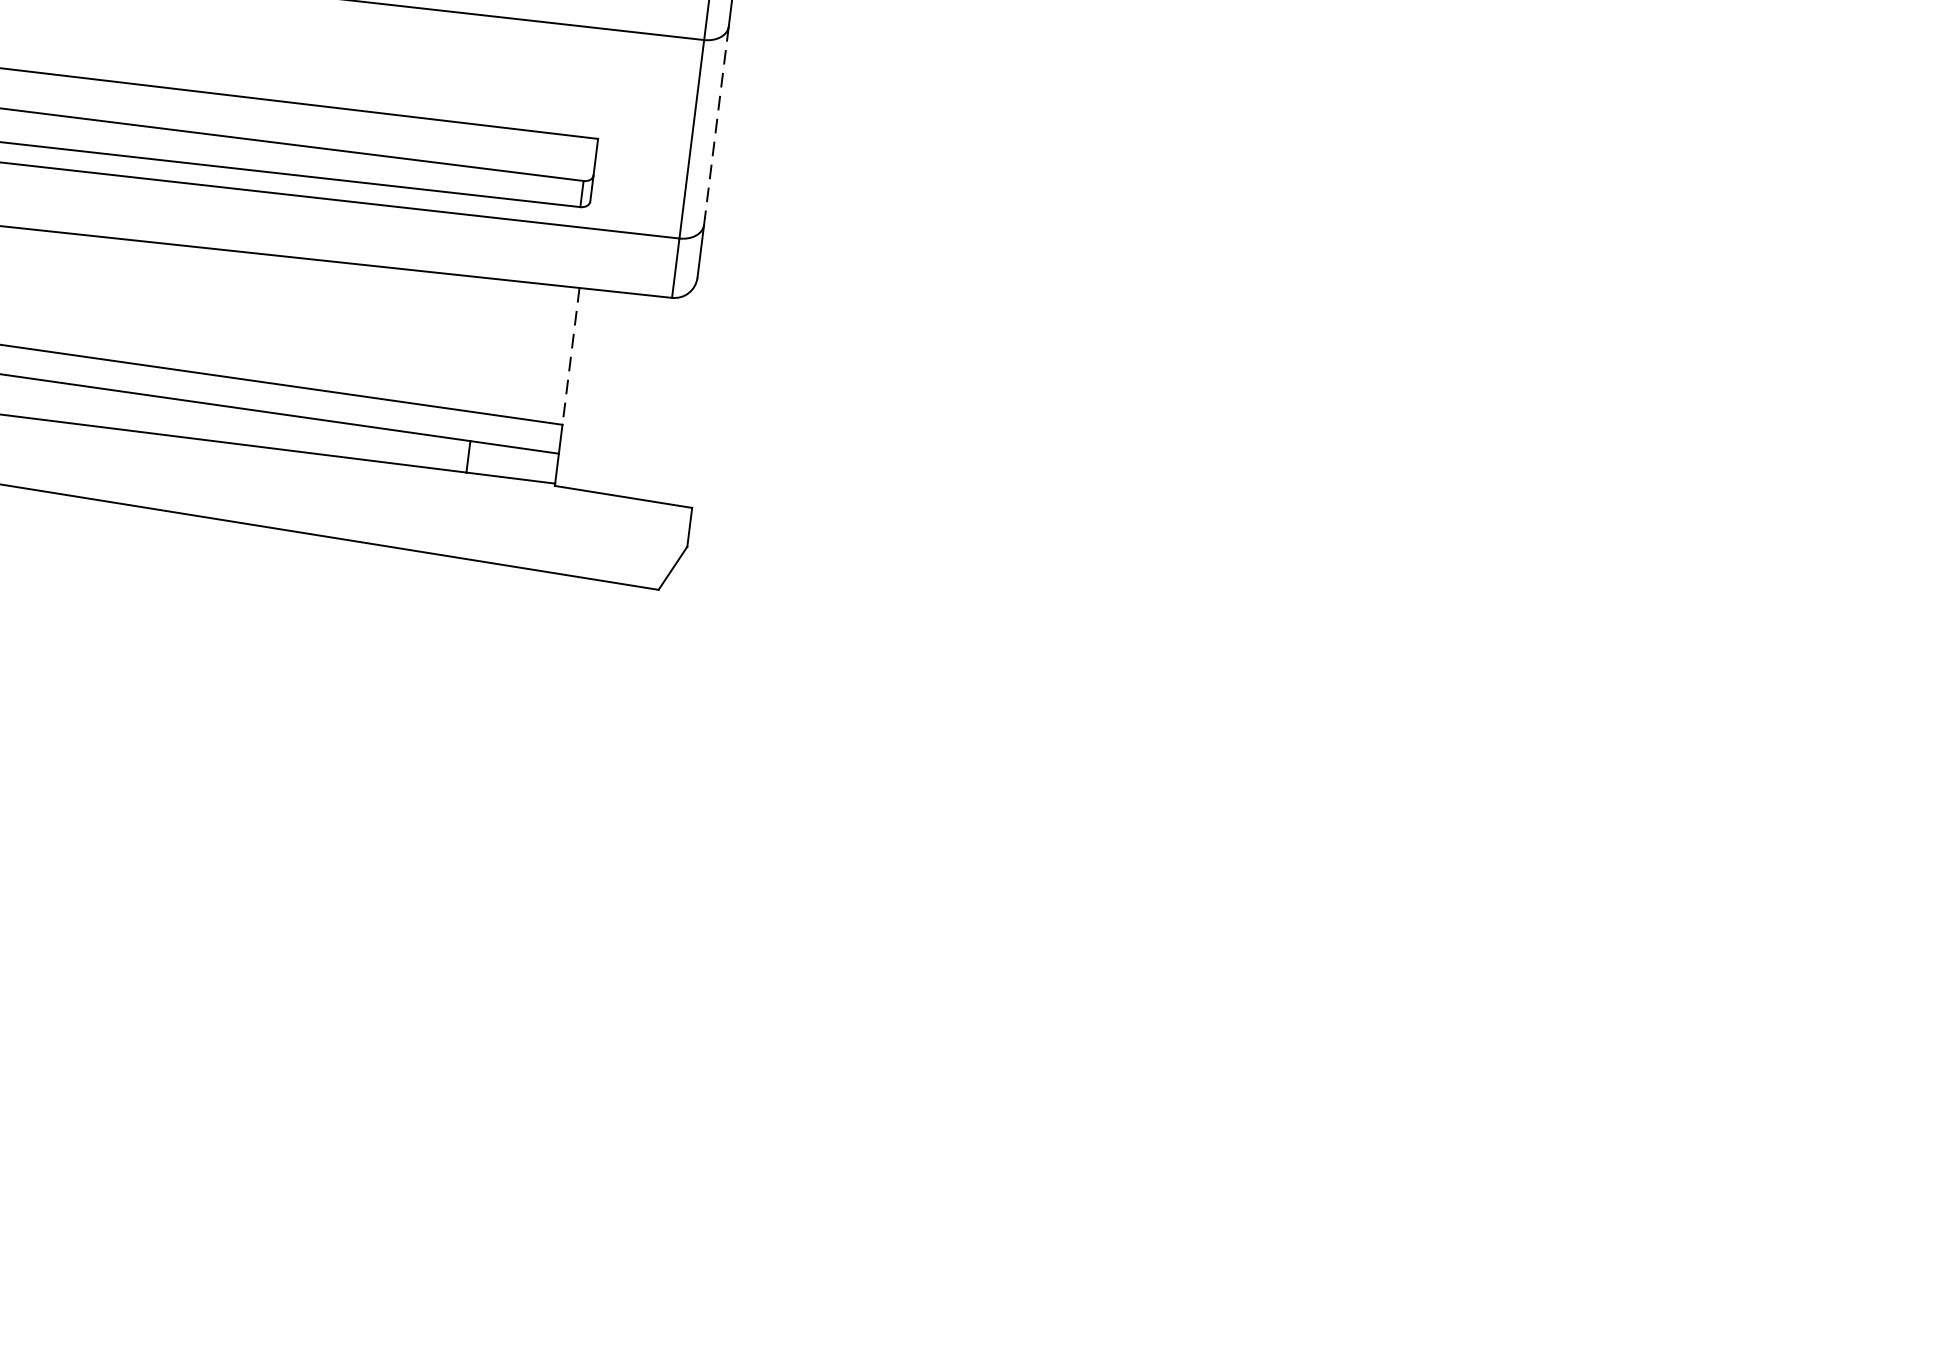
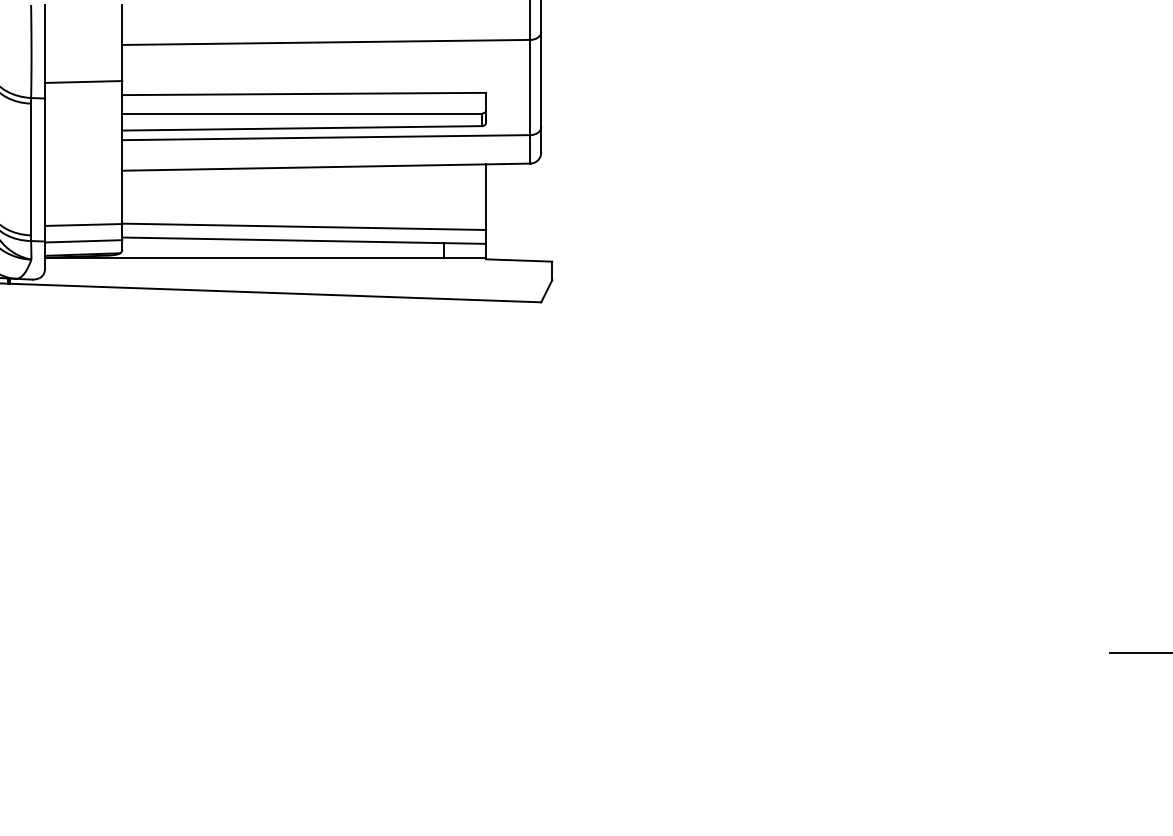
line: (717, 125) -> (541, 79), dashed -> solid
line: (571, 357) -> (486, 197), dashed -> solid

